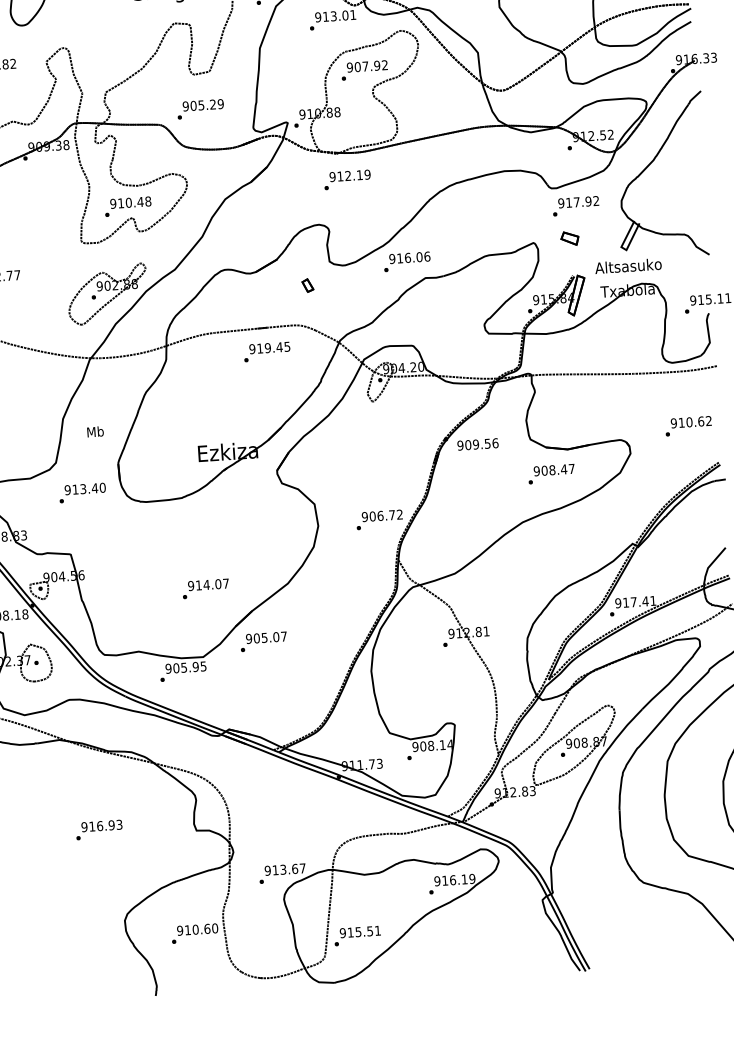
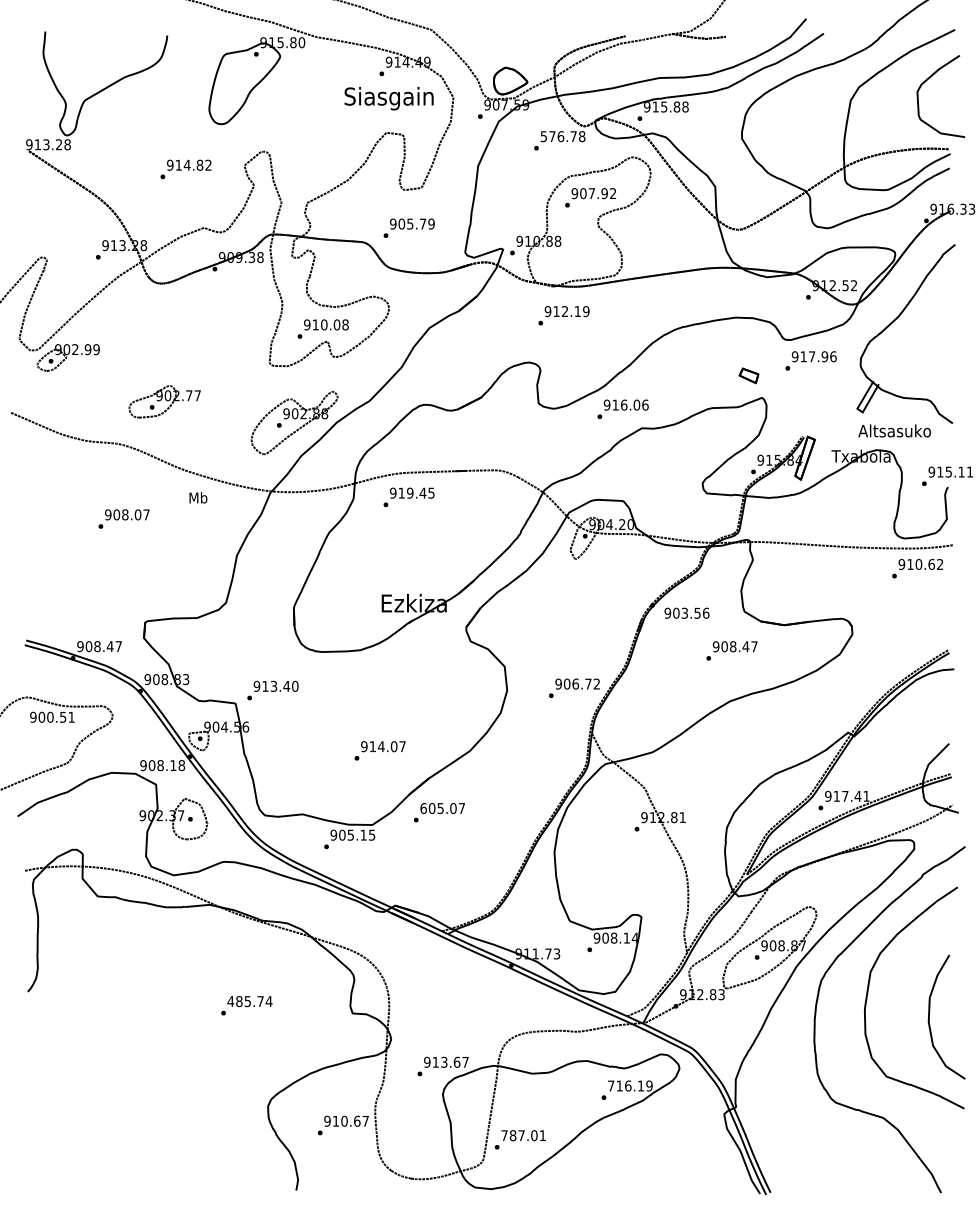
text: (335, 16) -> (562, 136), 913.01 -> 576.78
text: (212, 104) -> (422, 223), 905.29 -> 905.79
text: (596, 200) -> (833, 356), 917.92 -> 917.96
text: (140, 201) -> (336, 324), 910.48 -> 910.08
part: (569, 238) -> (748, 375), moved
text: (628, 265) -> (894, 430), moved
part: (307, 285) -> (512, 427), removed
text: (266, 351) -> (408, 496), moved
text: (688, 426) -> (917, 568), moved
text: (95, 431) -> (198, 497), moved
text: (475, 443) -> (684, 612), 909.56 -> 903.56
text: (551, 473) -> (731, 650), moved
text: (82, 492) -> (272, 690), moved
text: (248, 638) -> (423, 808), 905.07 -> 605.07
text: (195, 666) -> (363, 834), 905.95 -> 905.15
text: (101, 825) -> (249, 1001), 916.93 -> 485.74
text: (436, 880) -> (610, 1085), 916.19 -> 716.19
text: (214, 927) -> (365, 1120), 910.60 -> 910.67
text: (356, 932) -> (519, 1135), 915.51 -> 787.01

